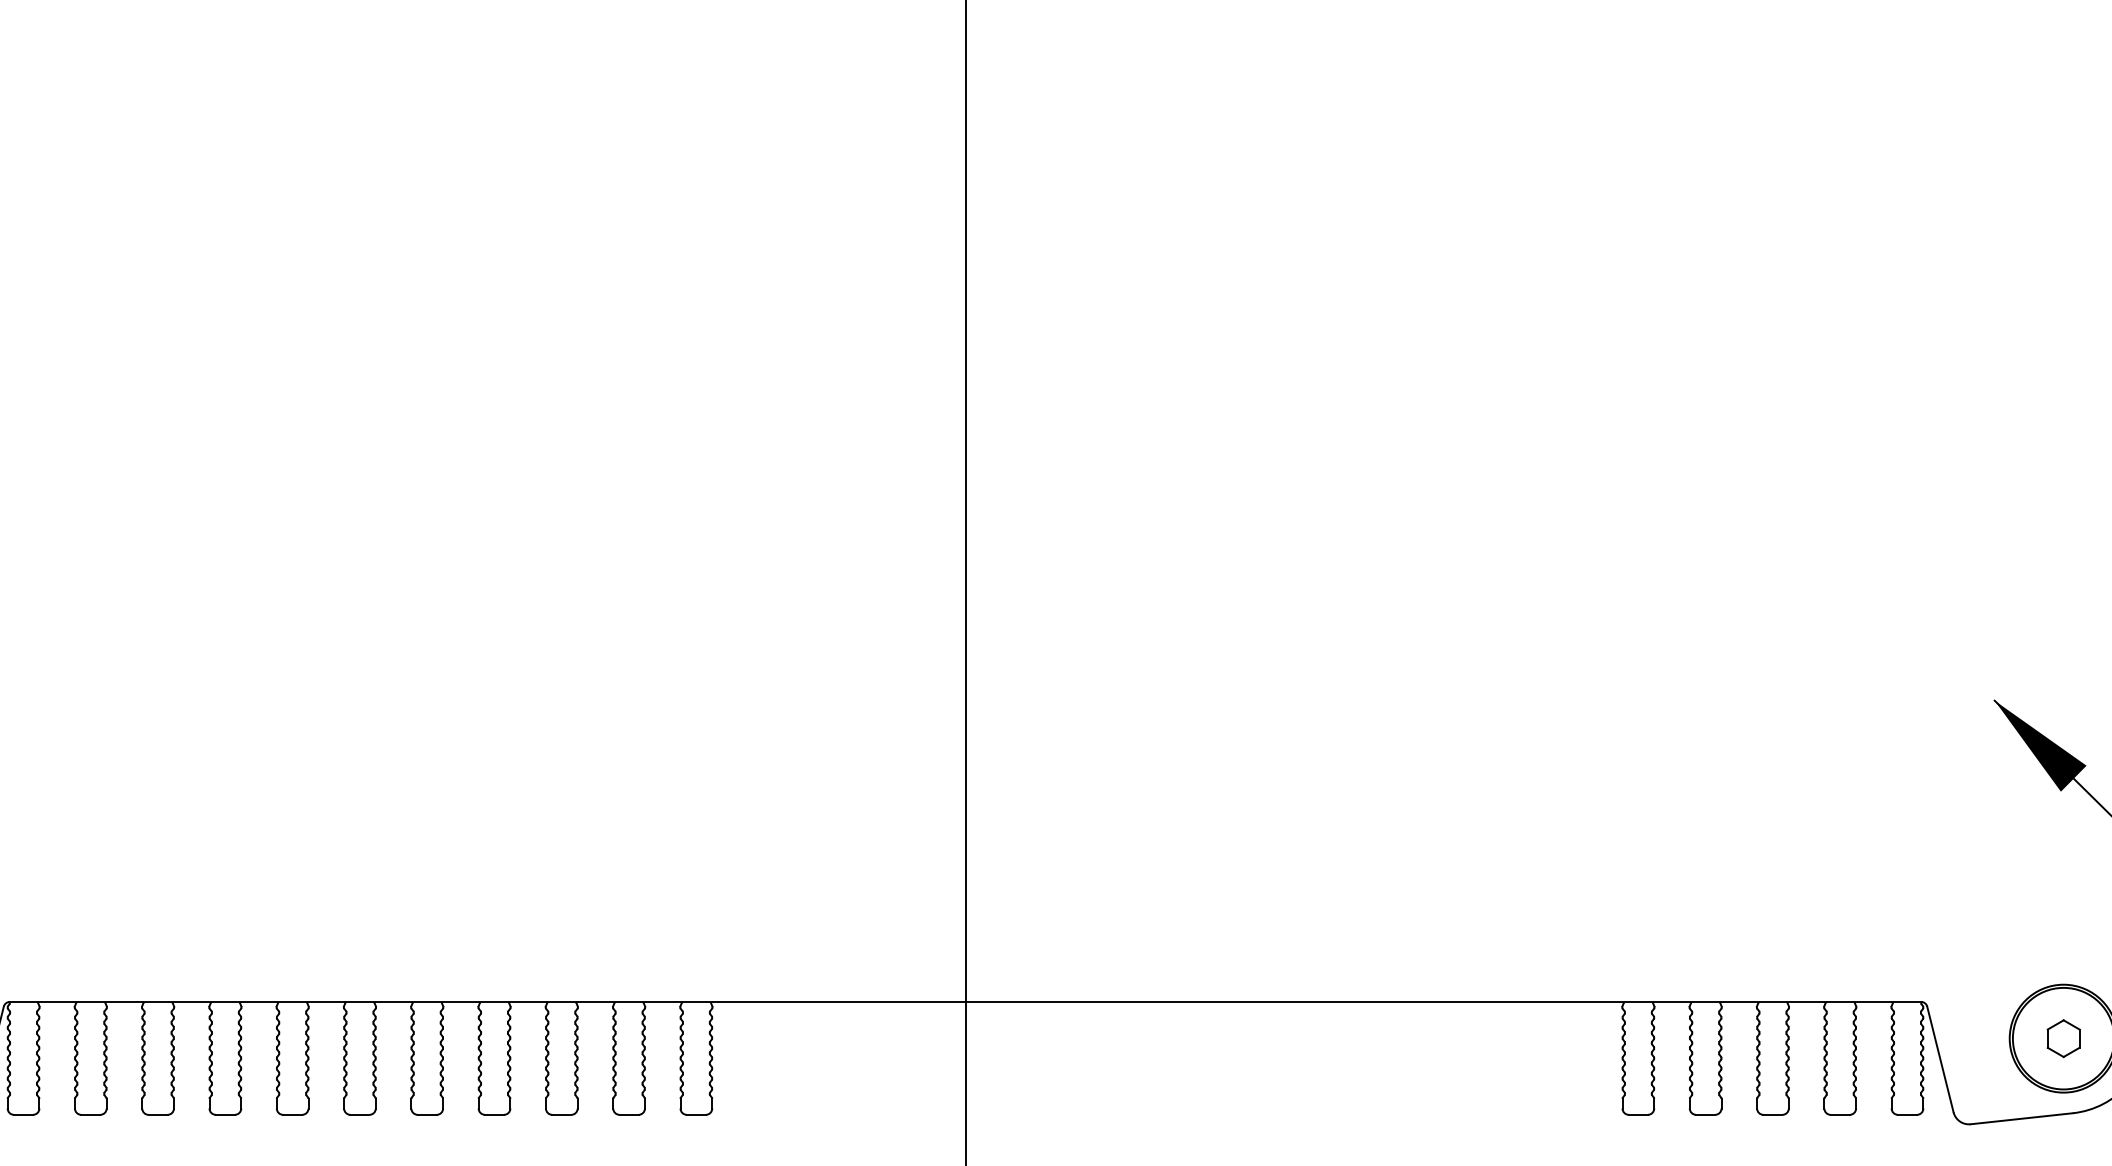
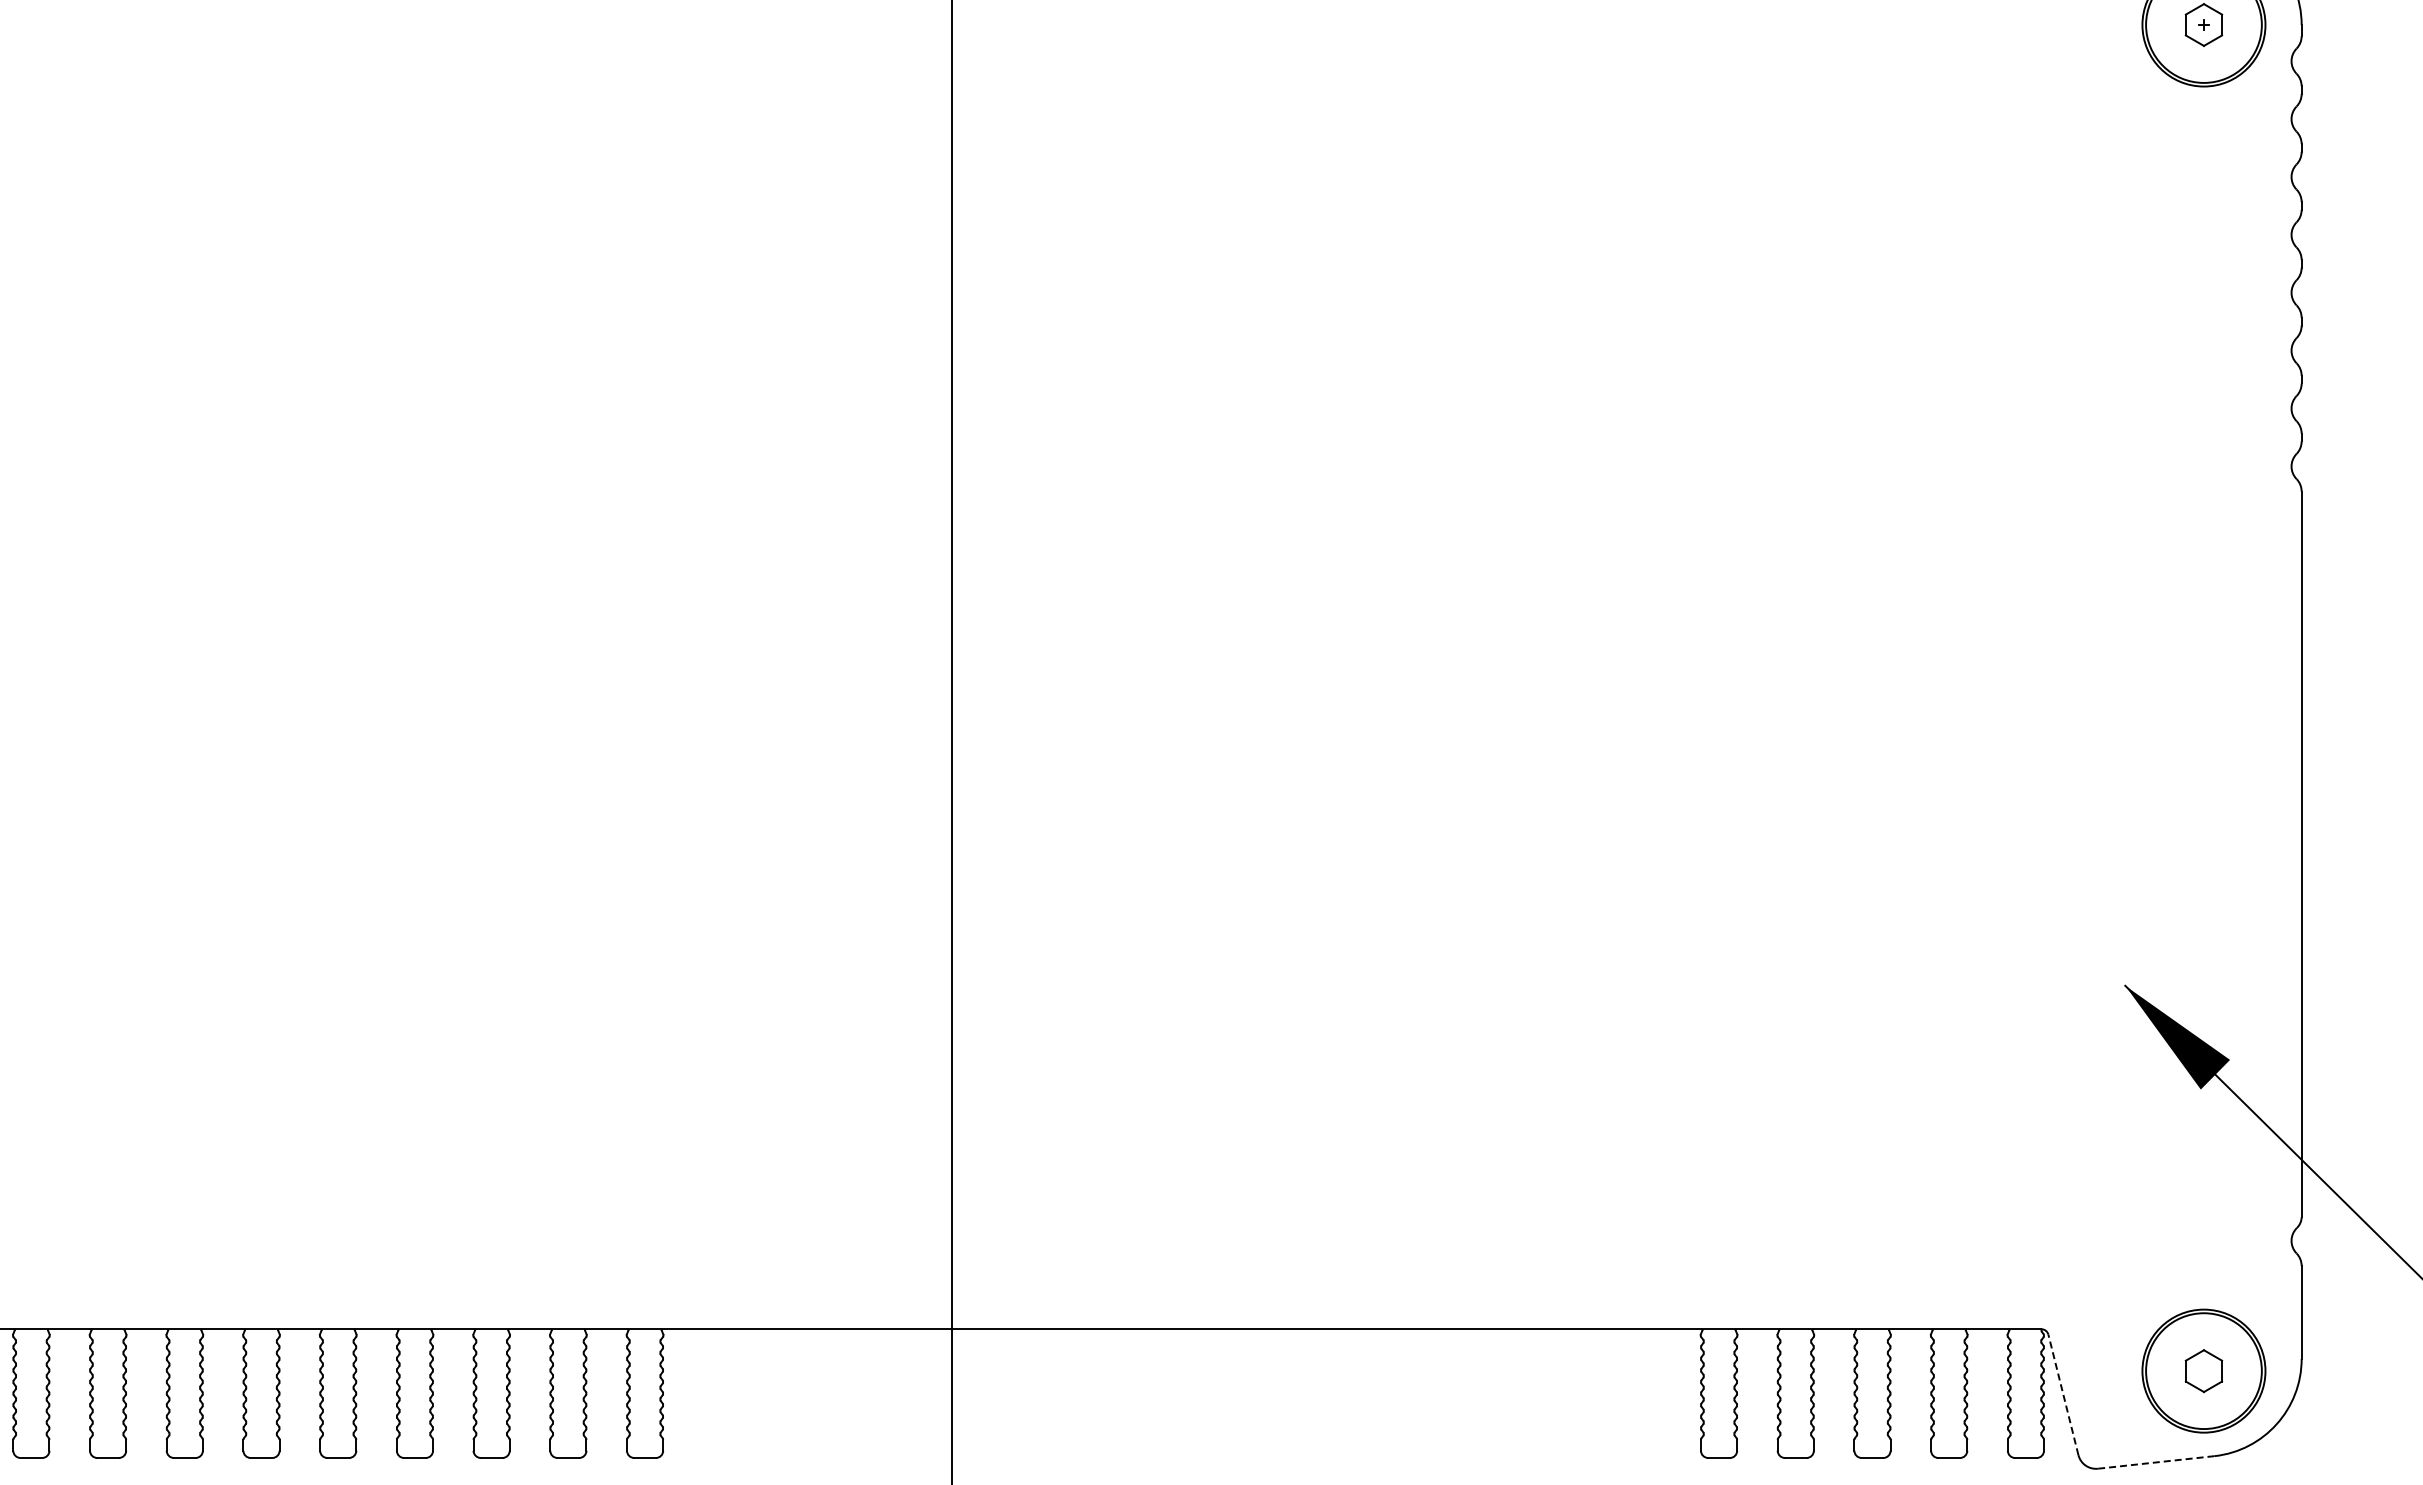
line: (1940, 1059) -> (2063, 1394), solid -> dashed
line: (2022, 1118) -> (2156, 1462), solid -> dashed

